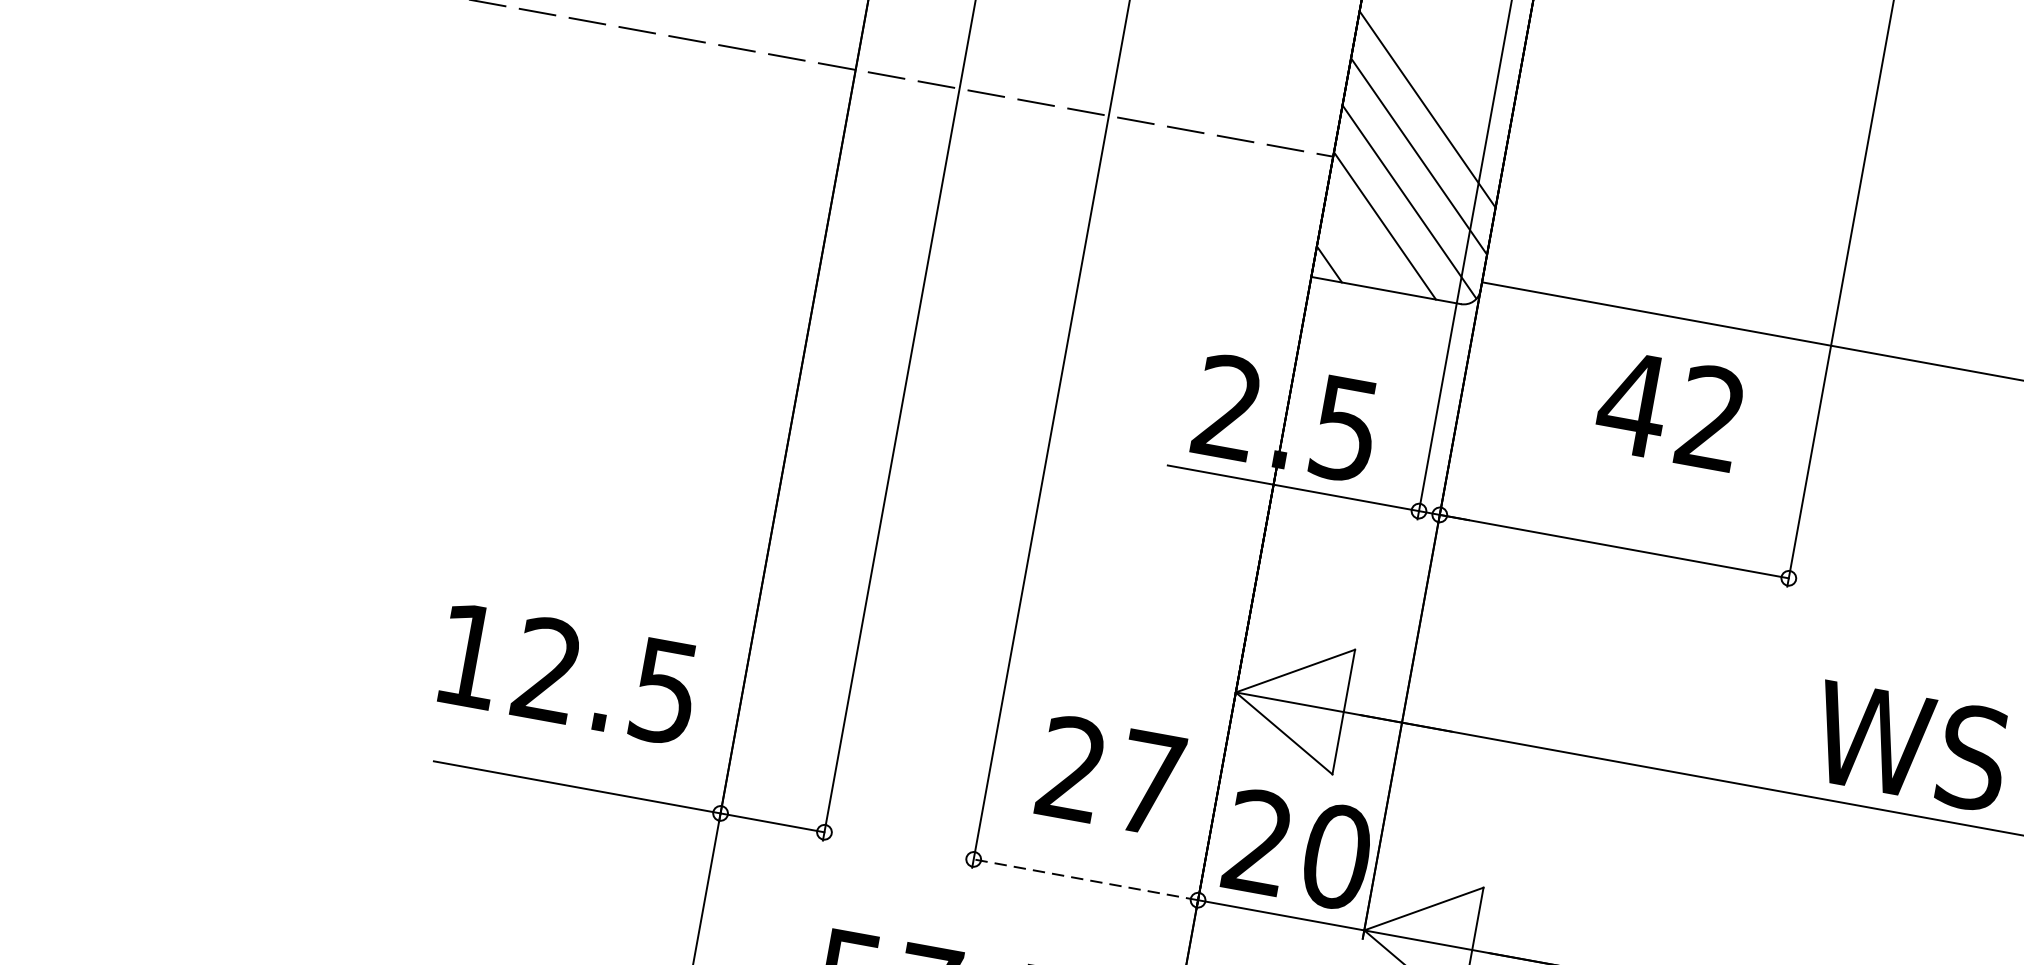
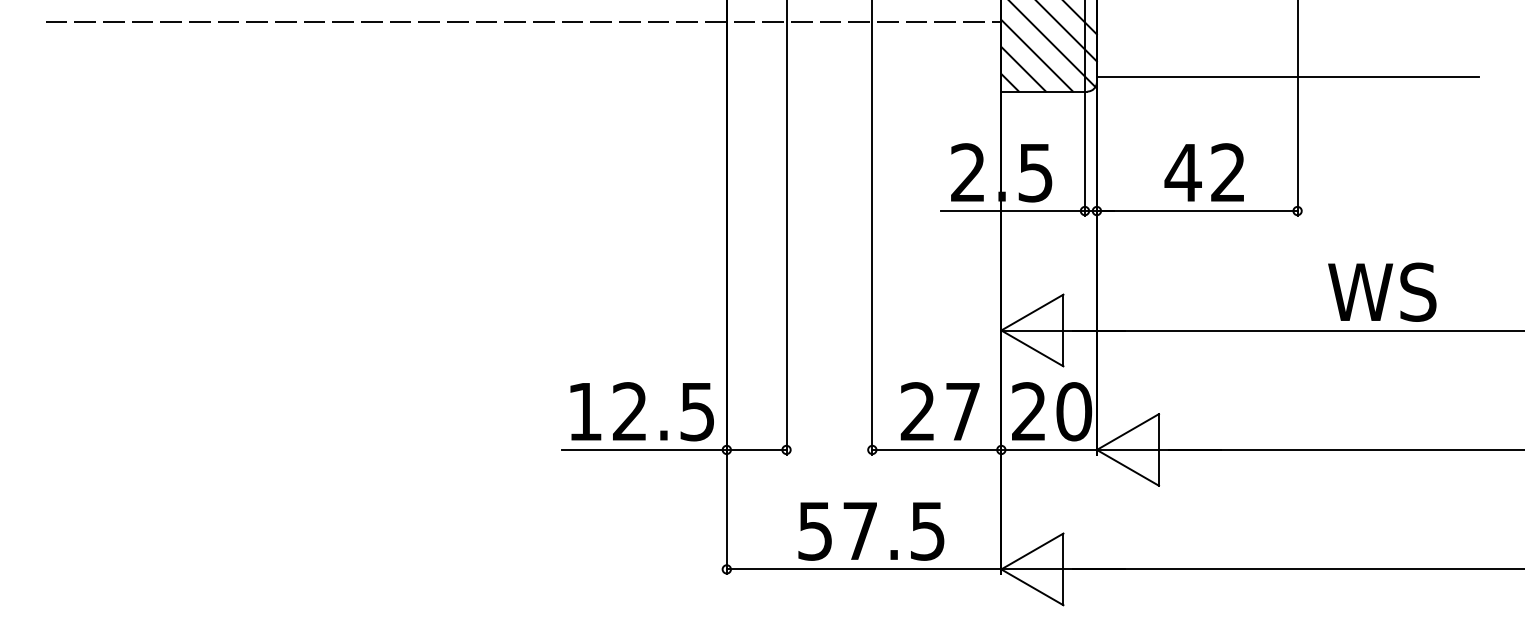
line: (1357, 243) -> (1023, 68), added
text: (1668, 409) -> (1203, 172), moved
text: (567, 673) -> (641, 411), moved
text: (1109, 775) -> (939, 411), moved
line: (1085, 878) -> (936, 449), dashed -> solid

